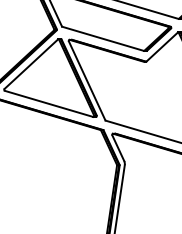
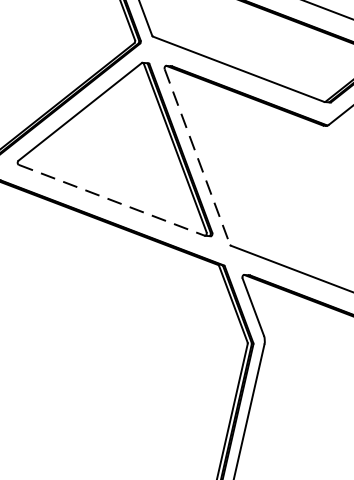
line: (87, 81) -> (198, 158), solid -> dashed
line: (49, 104) -> (112, 201), solid -> dashed

